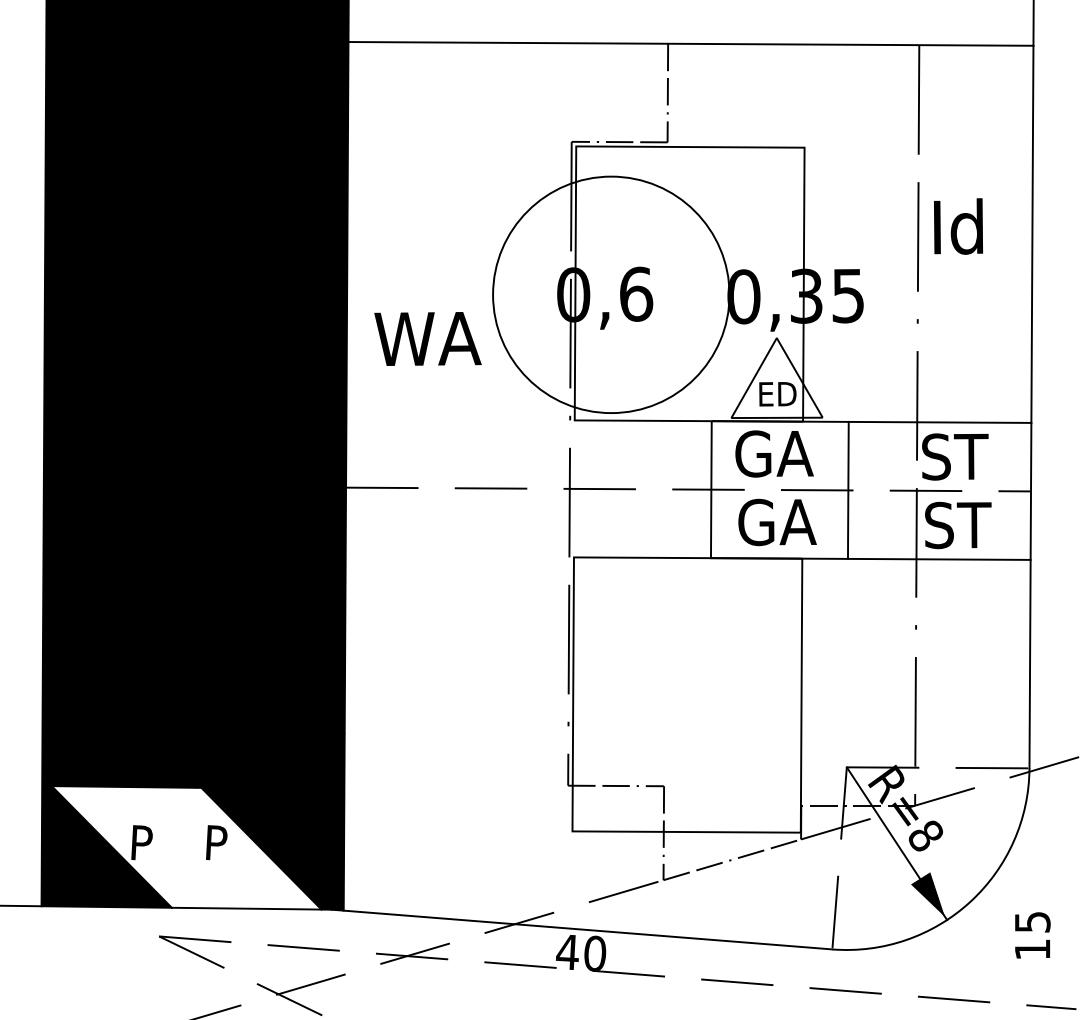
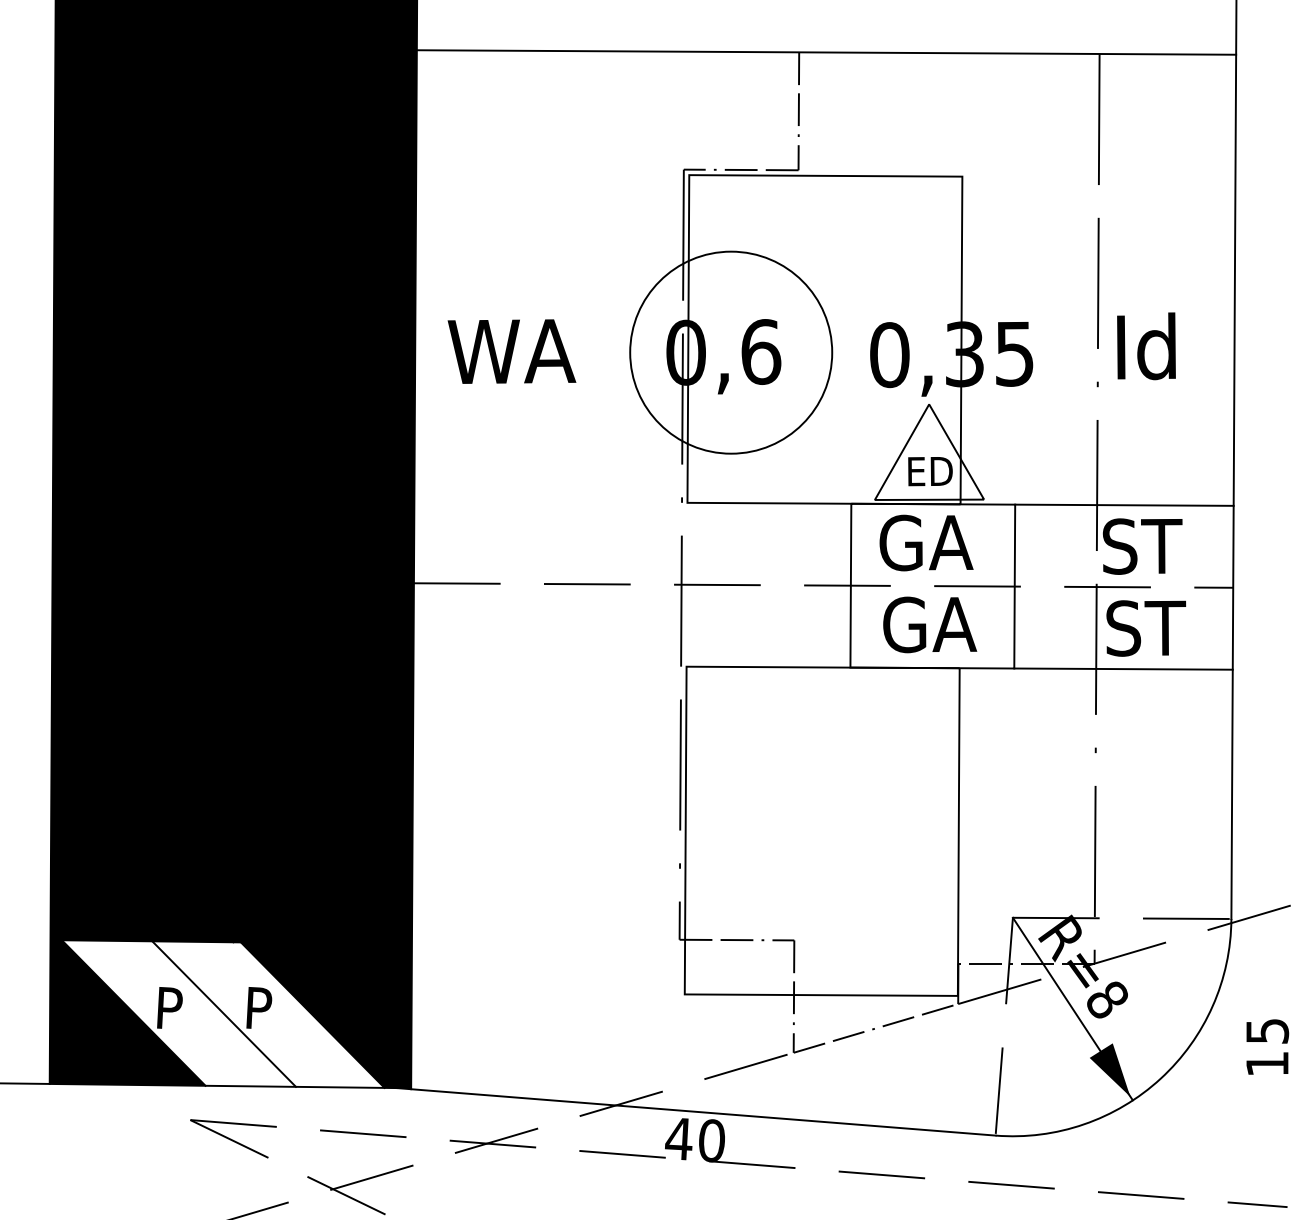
text: (958, 226) -> (1146, 346), moved
circle: (610, 294) -> (730, 352), size x0.71
text: (427, 338) -> (511, 351), moved
line: (187, 847) -> (224, 1013), added
text: (1032, 935) -> (1267, 1047), moved

